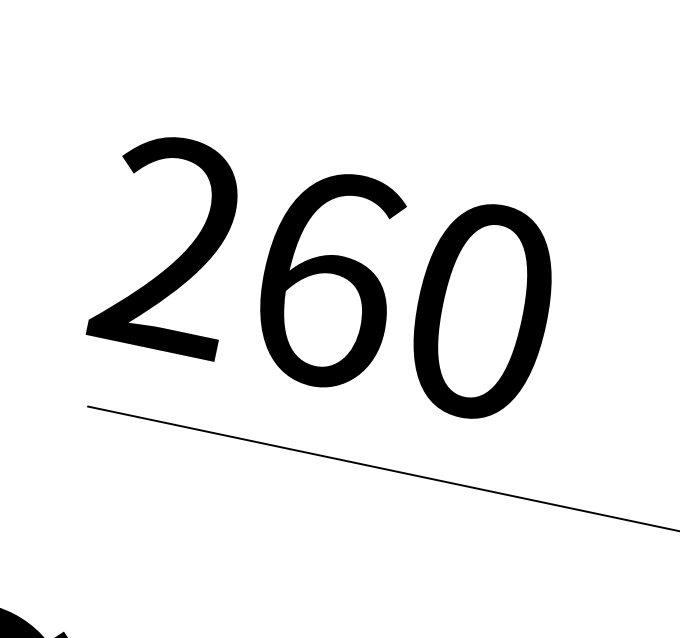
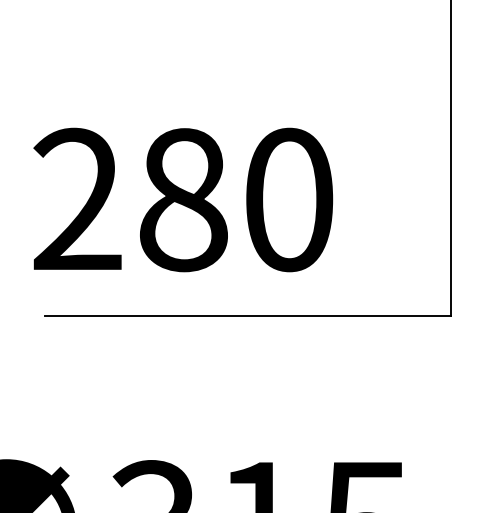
text: (328, 278) -> (184, 199), 260 -> 280

